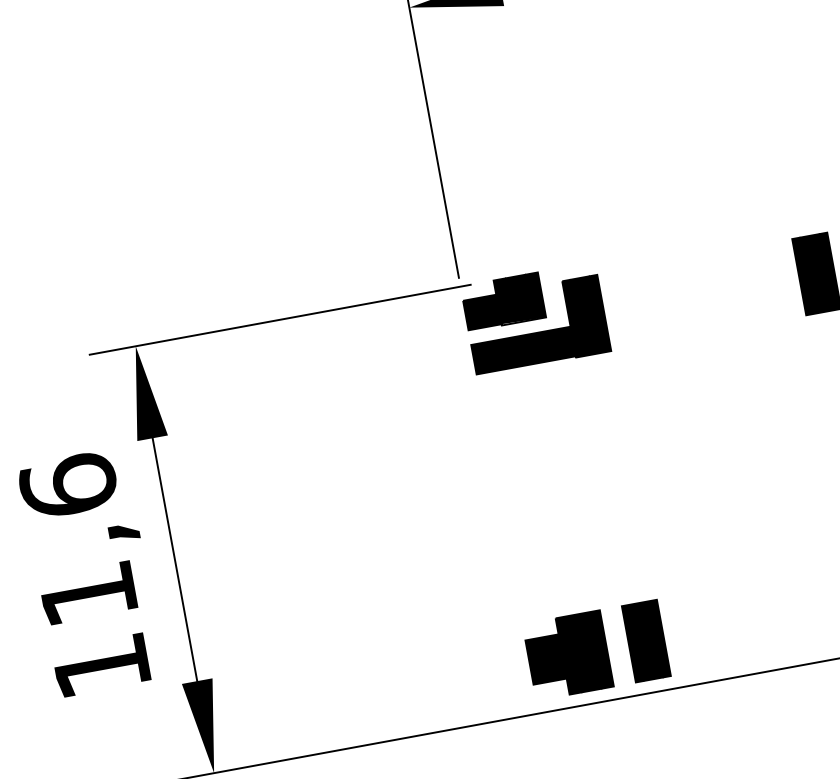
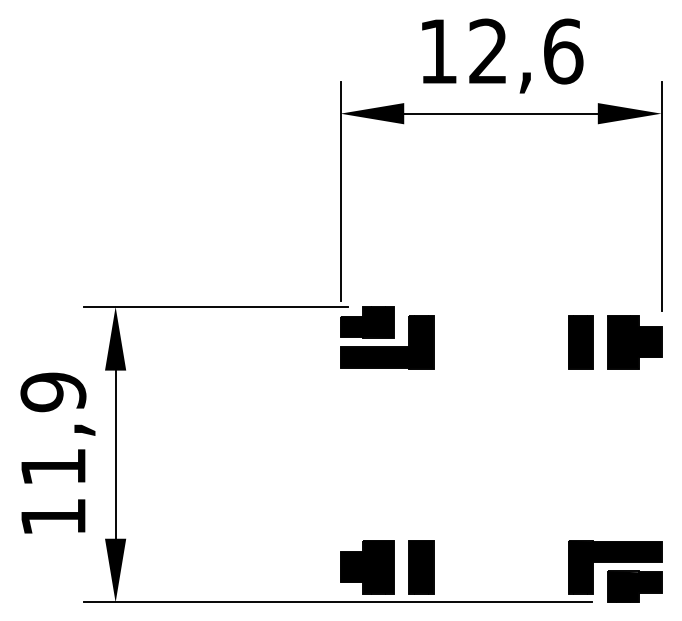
text: (68, 486) -> (53, 392), 11,6 -> 11,9

